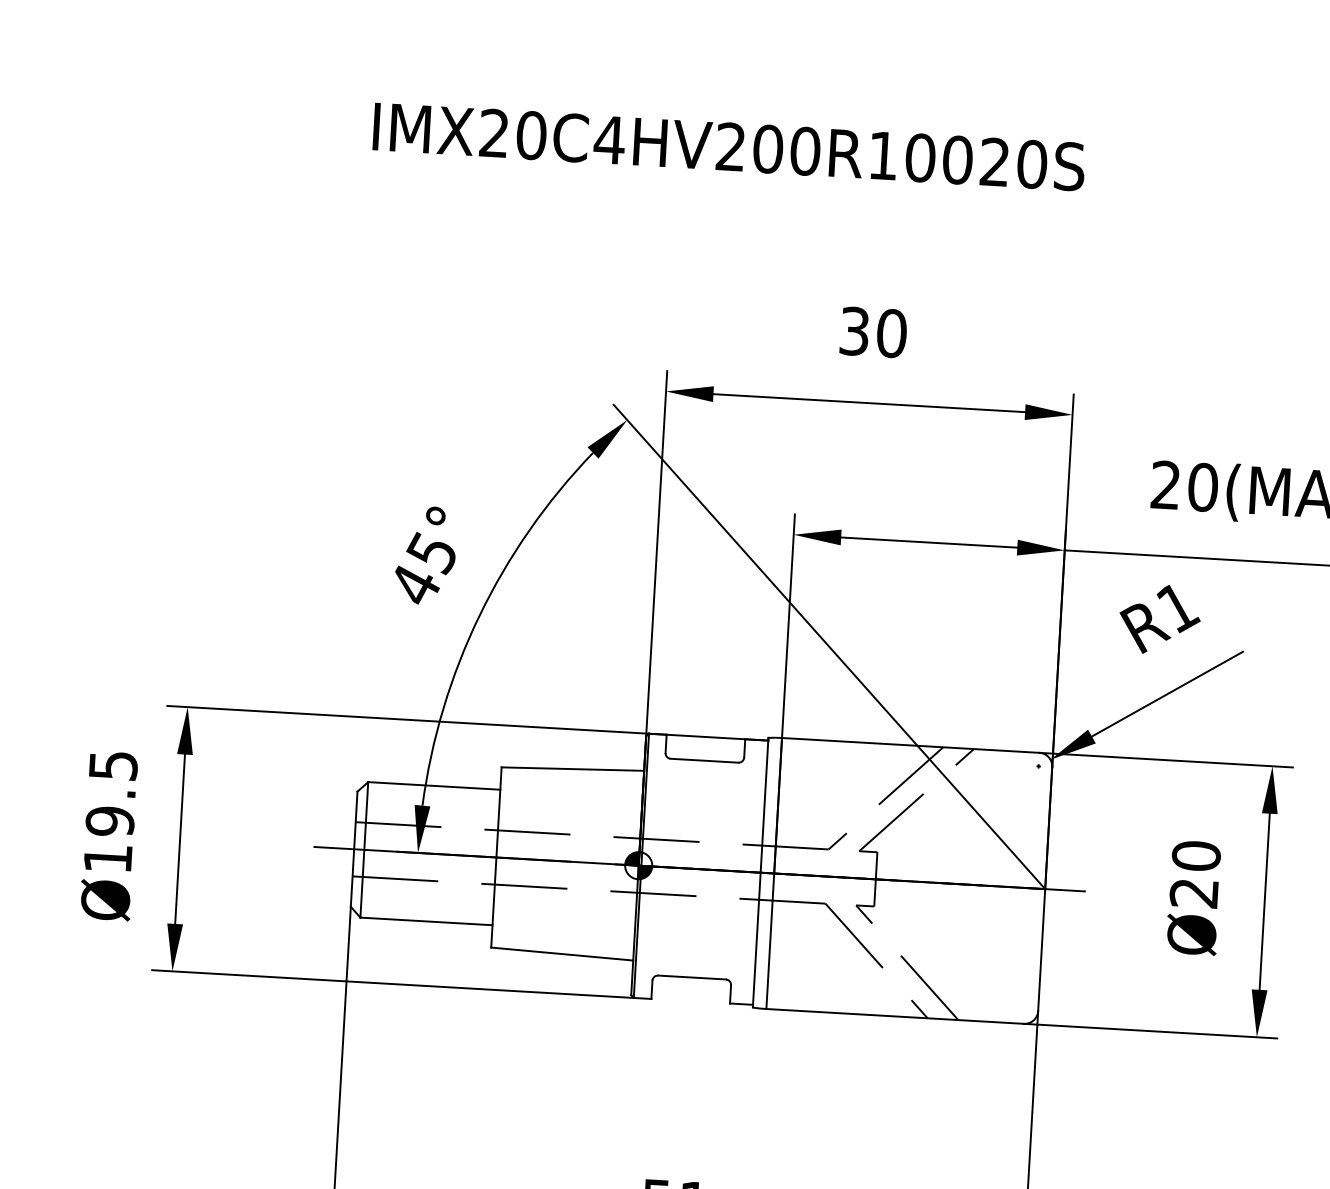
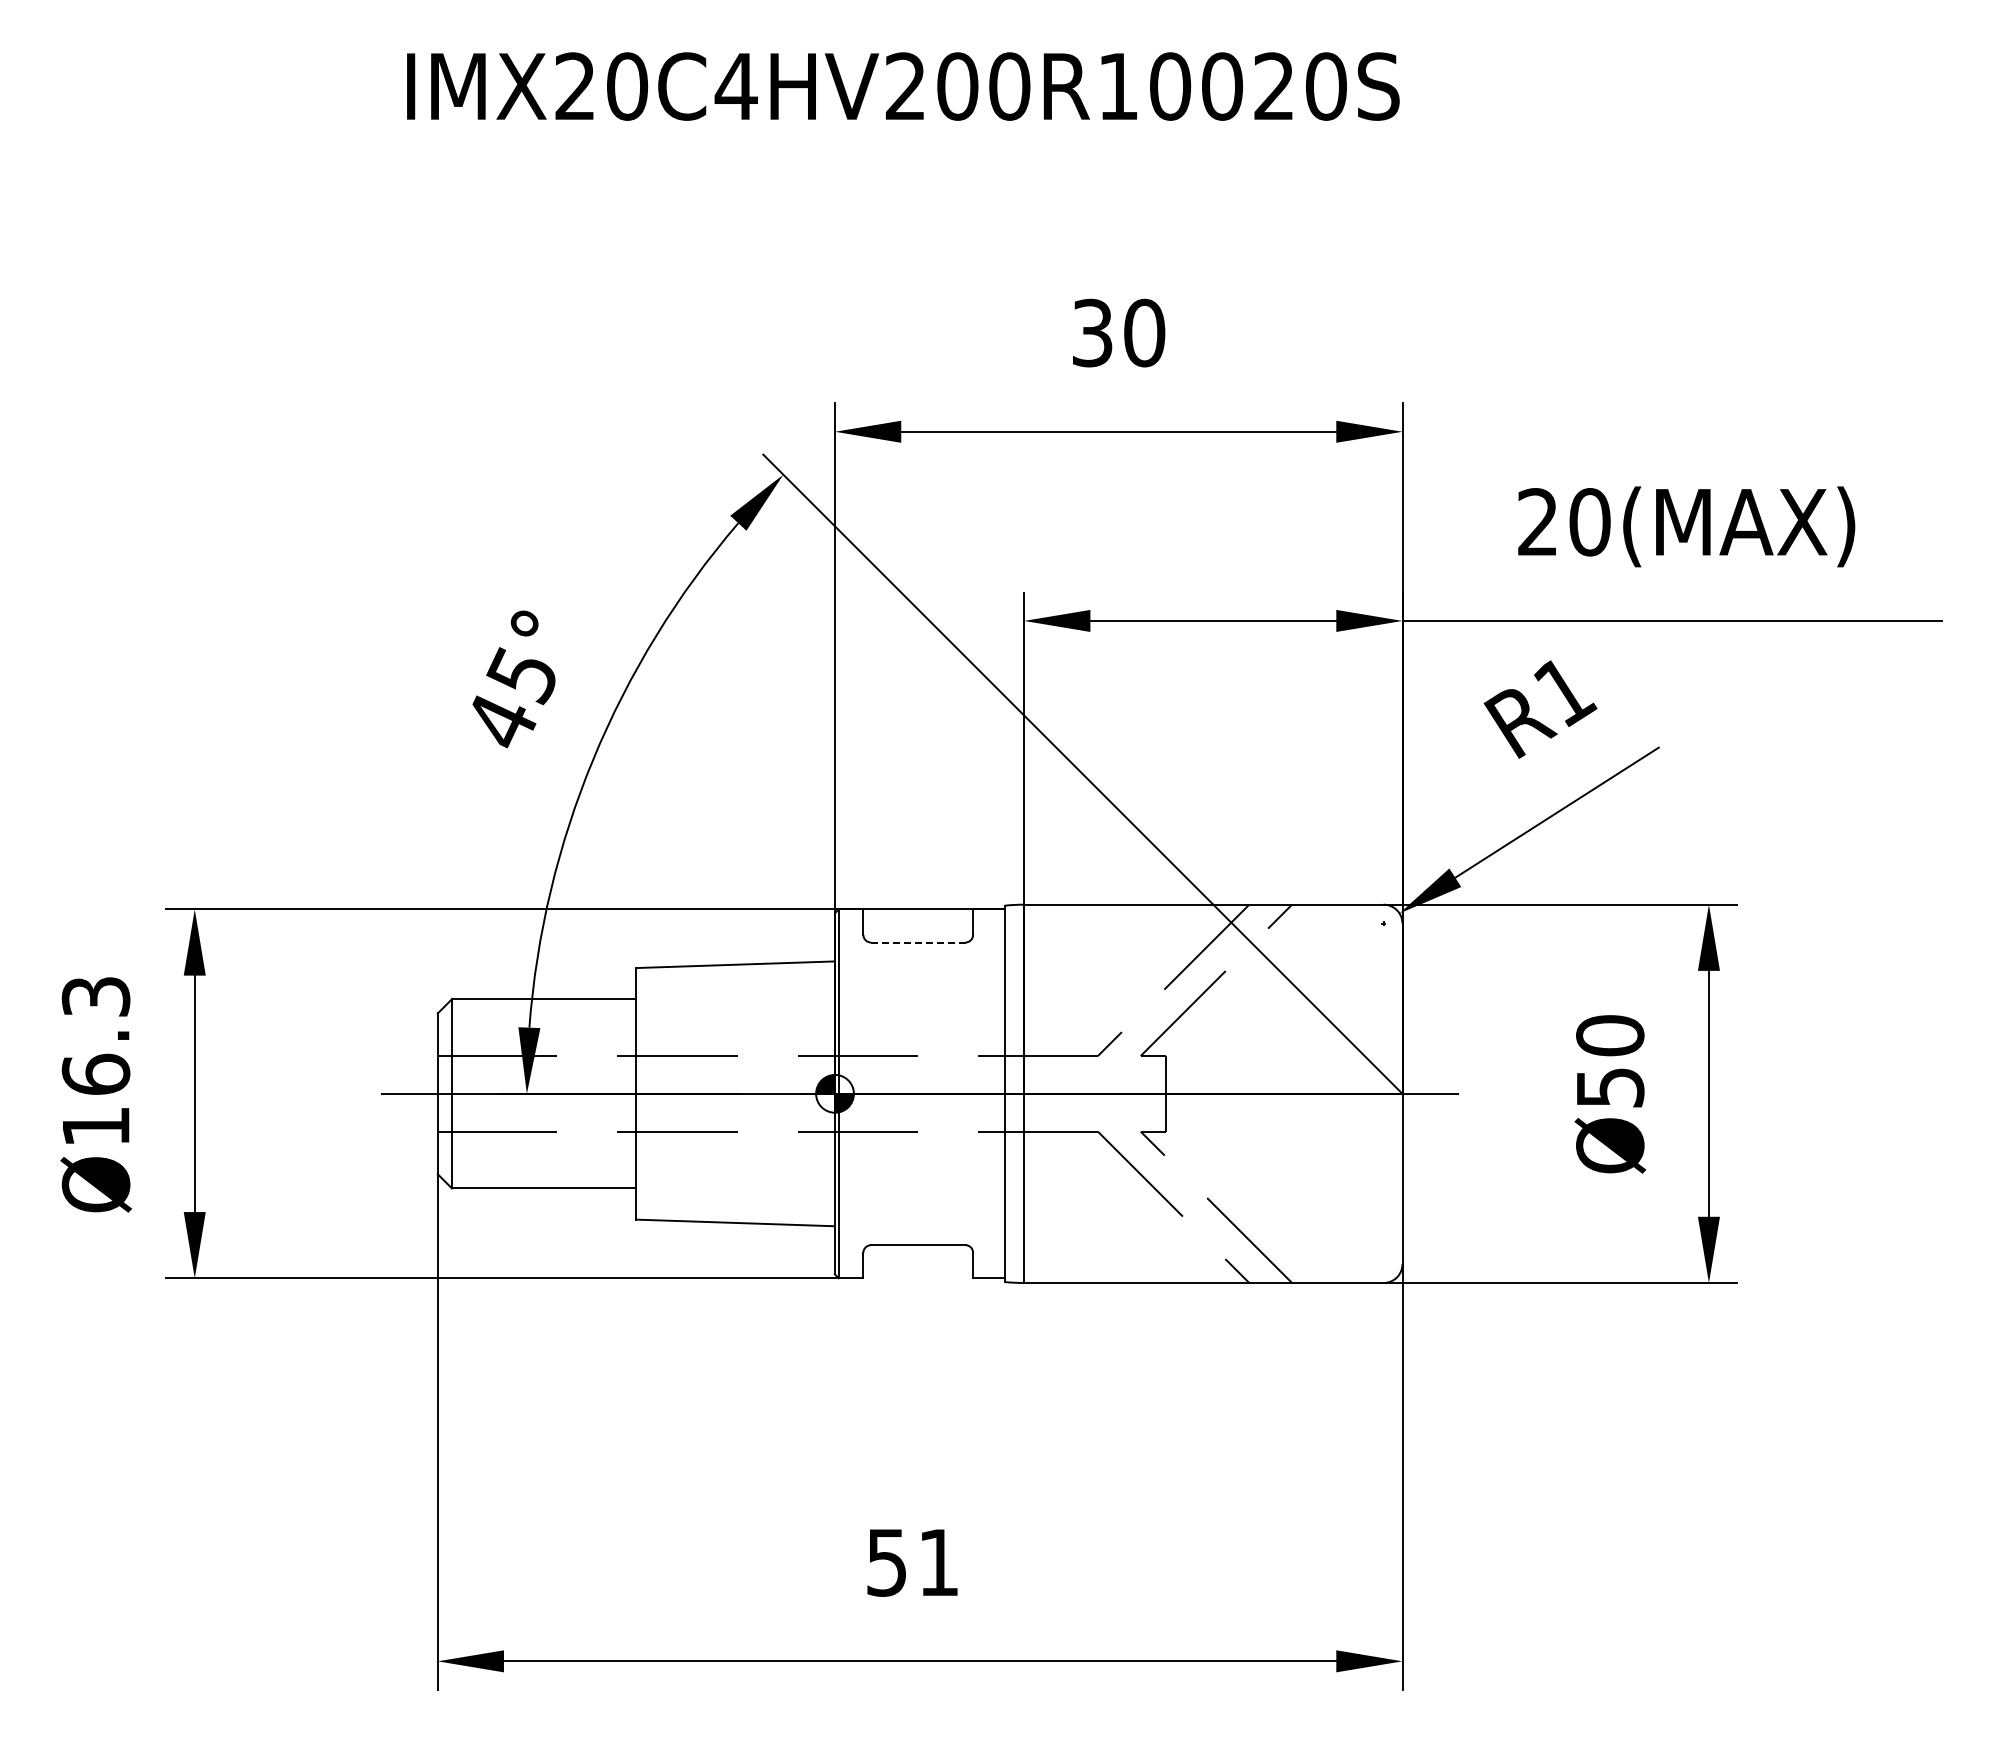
line: (704, 760) -> (917, 942), solid -> dashed
text: (111, 794) -> (95, 1036), Ø19.5 -> Ø16.3
text: (1194, 893) -> (1610, 1087), Ø20 -> Ø50

